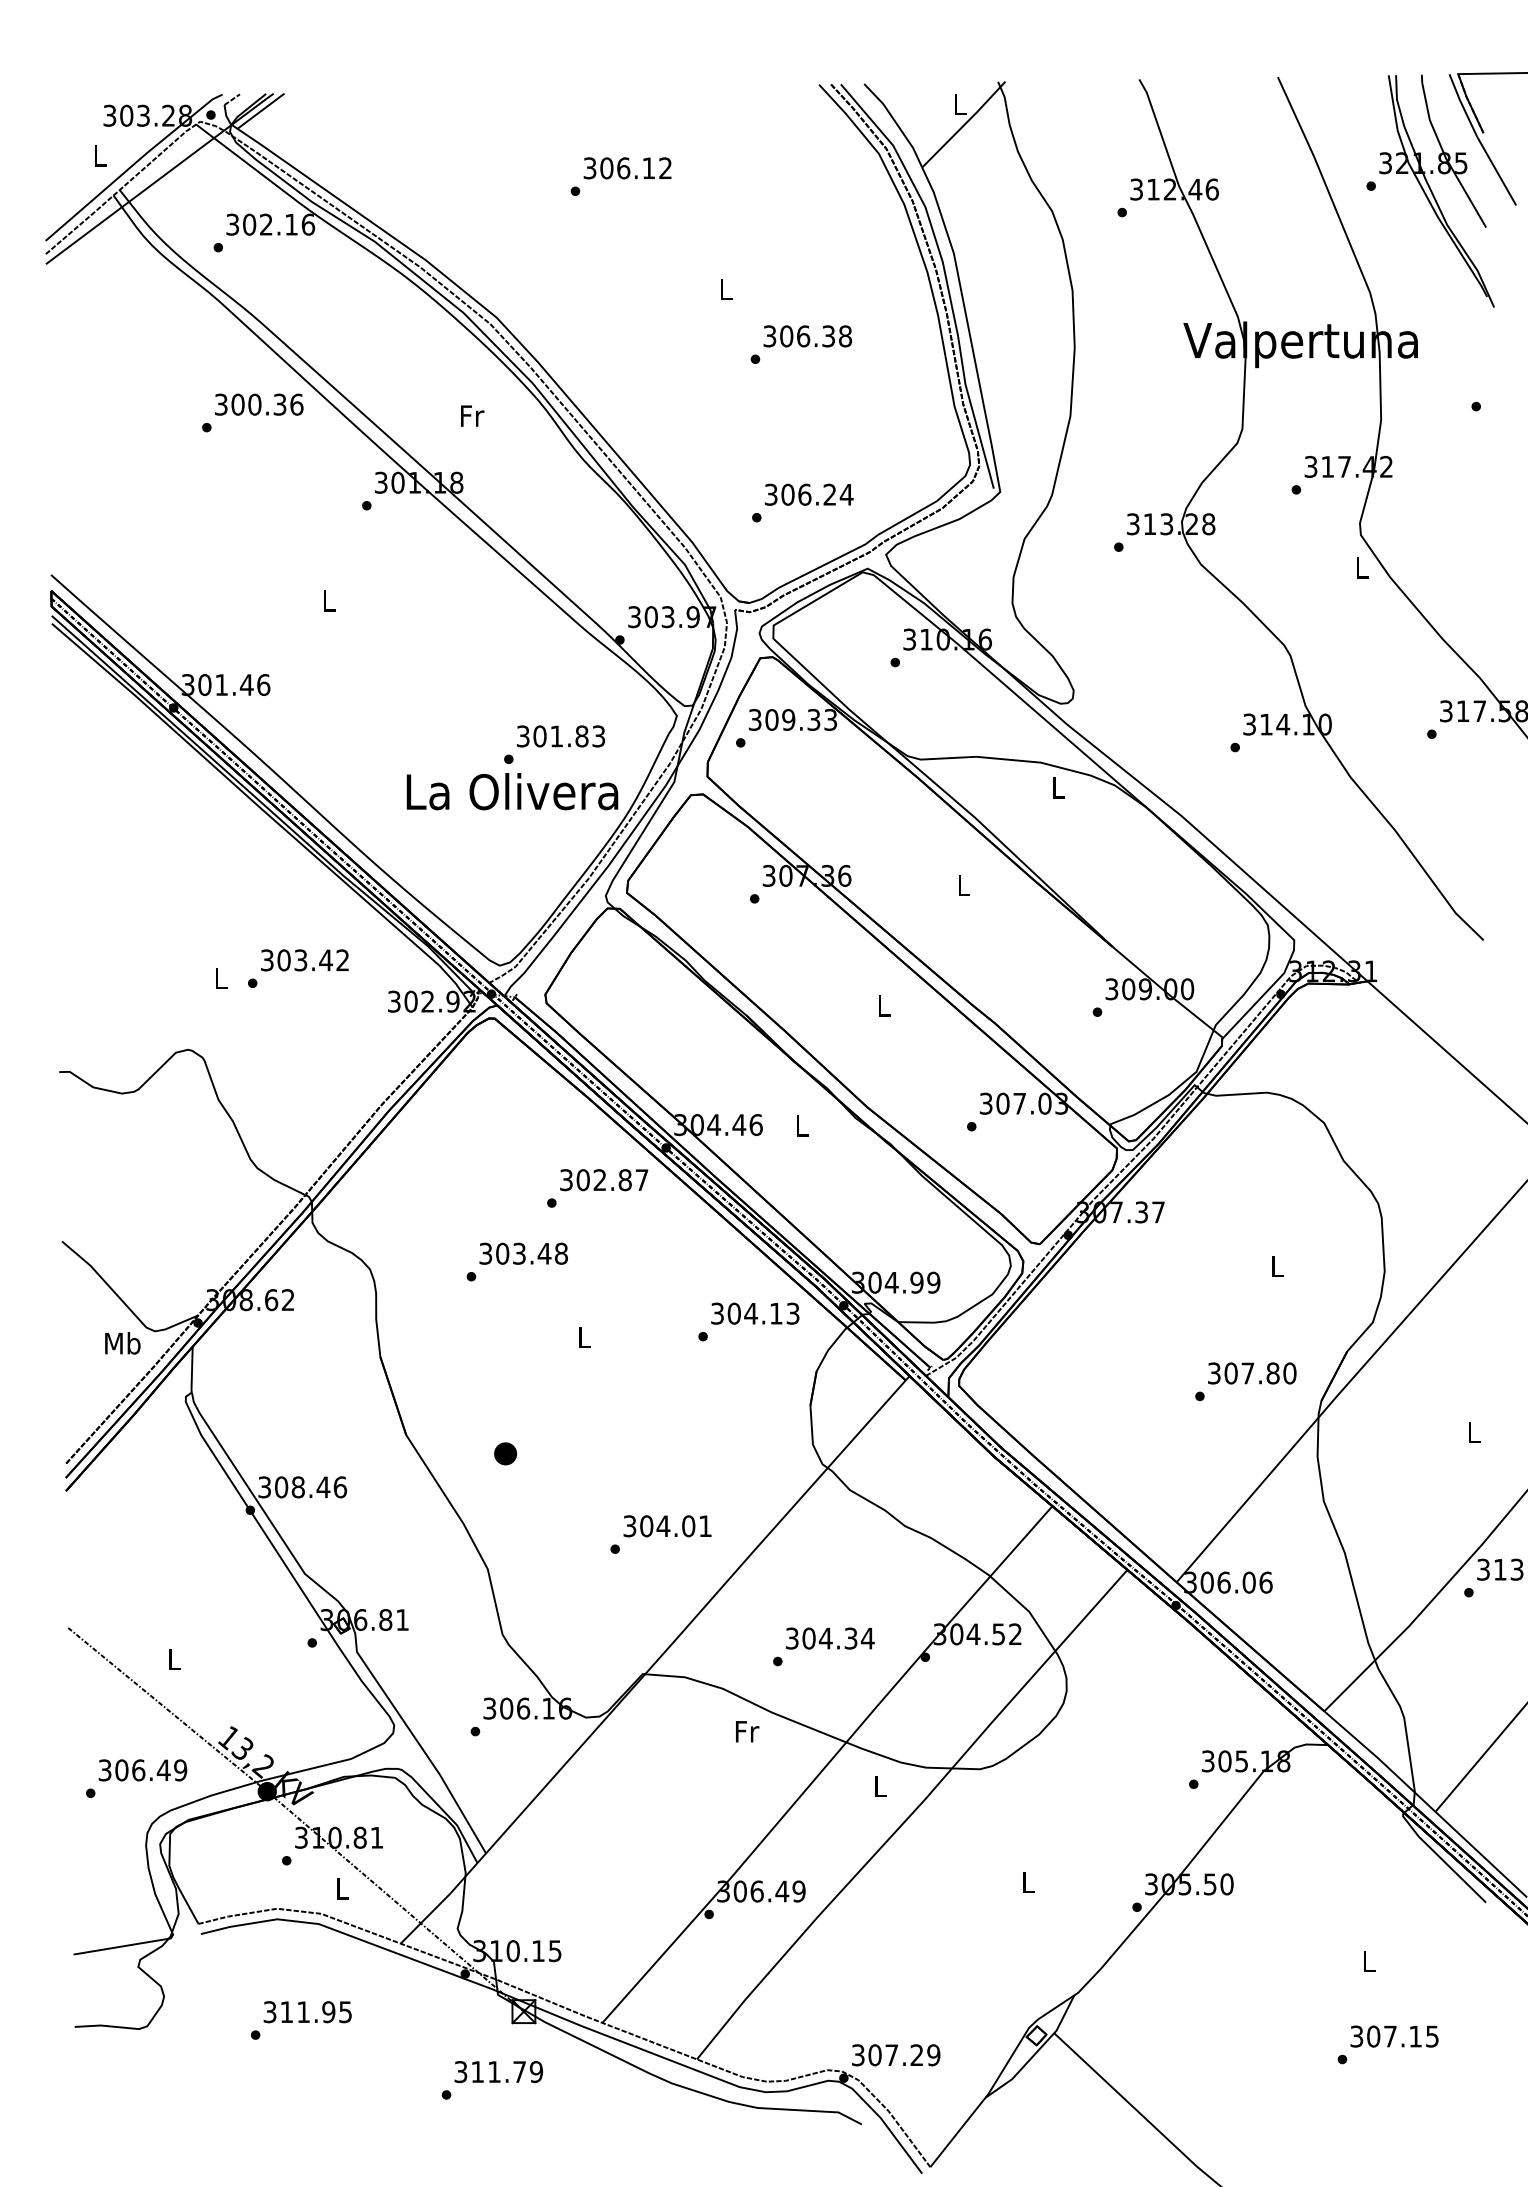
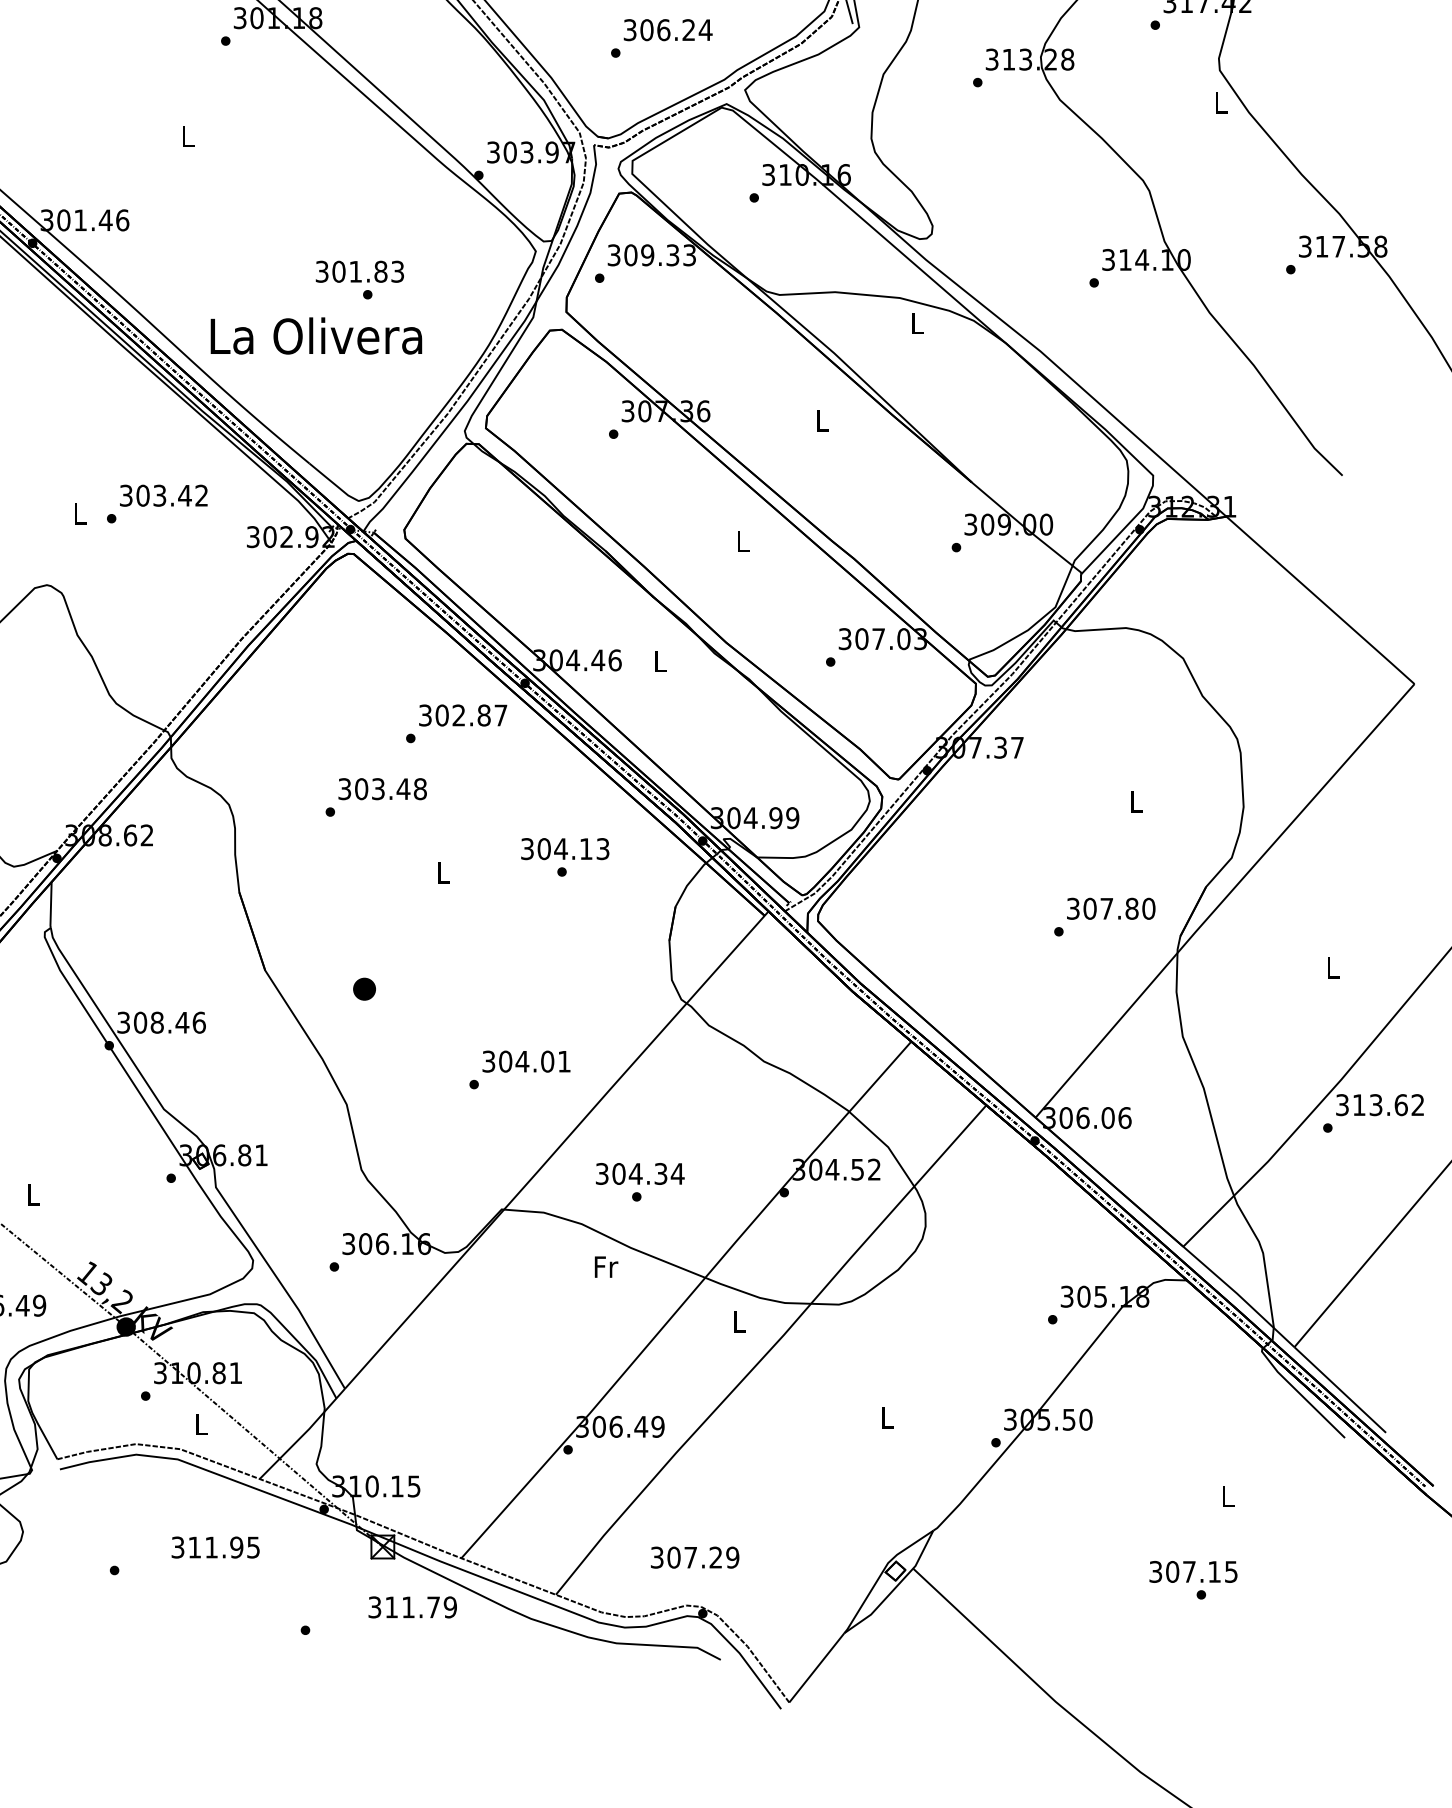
text: (561, 736) -> (360, 271), moved
text: (512, 791) -> (316, 335), moved
text: (755, 1313) -> (565, 848), moved
text: (830, 1638) -> (640, 1173), moved
text: (307, 2012) -> (215, 1547), moved
text: (1394, 2036) -> (1193, 1571), moved
text: (896, 2055) -> (695, 1557), moved
text: (498, 2072) -> (412, 1607), moved

